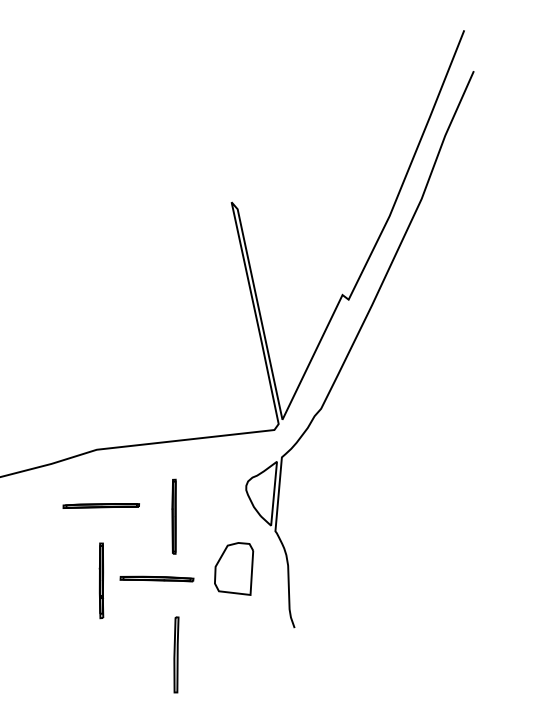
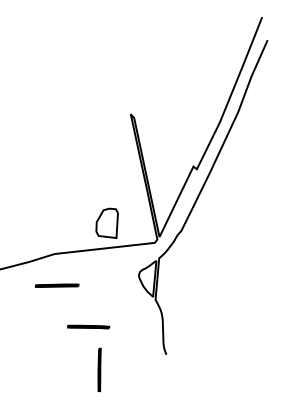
line: (174, 516) -> (98, 291), removed
part: (232, 567) -> (106, 222), moved
line: (101, 581) -> (57, 328), removed

